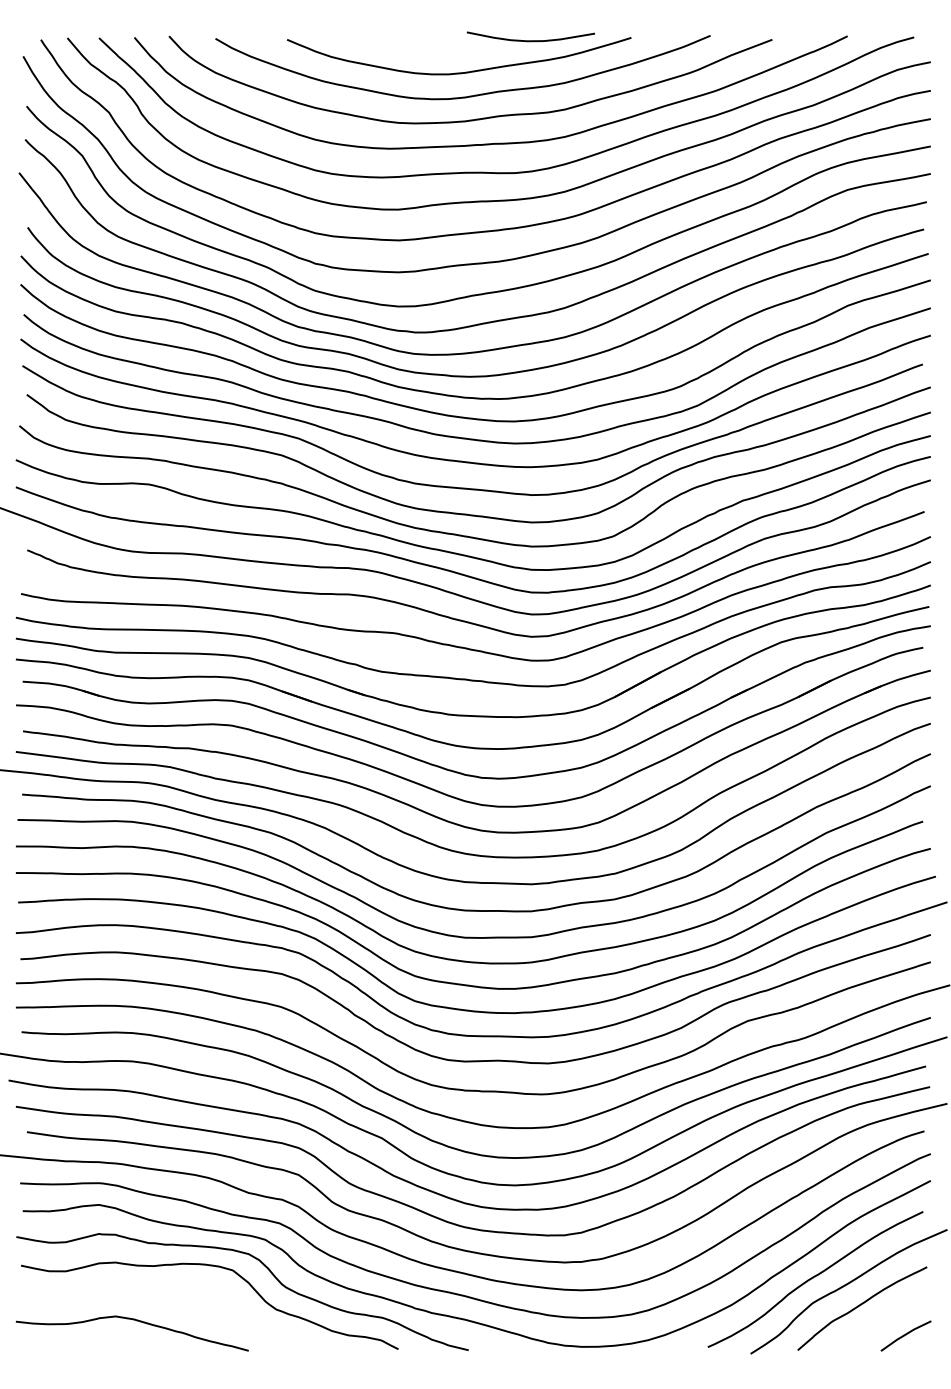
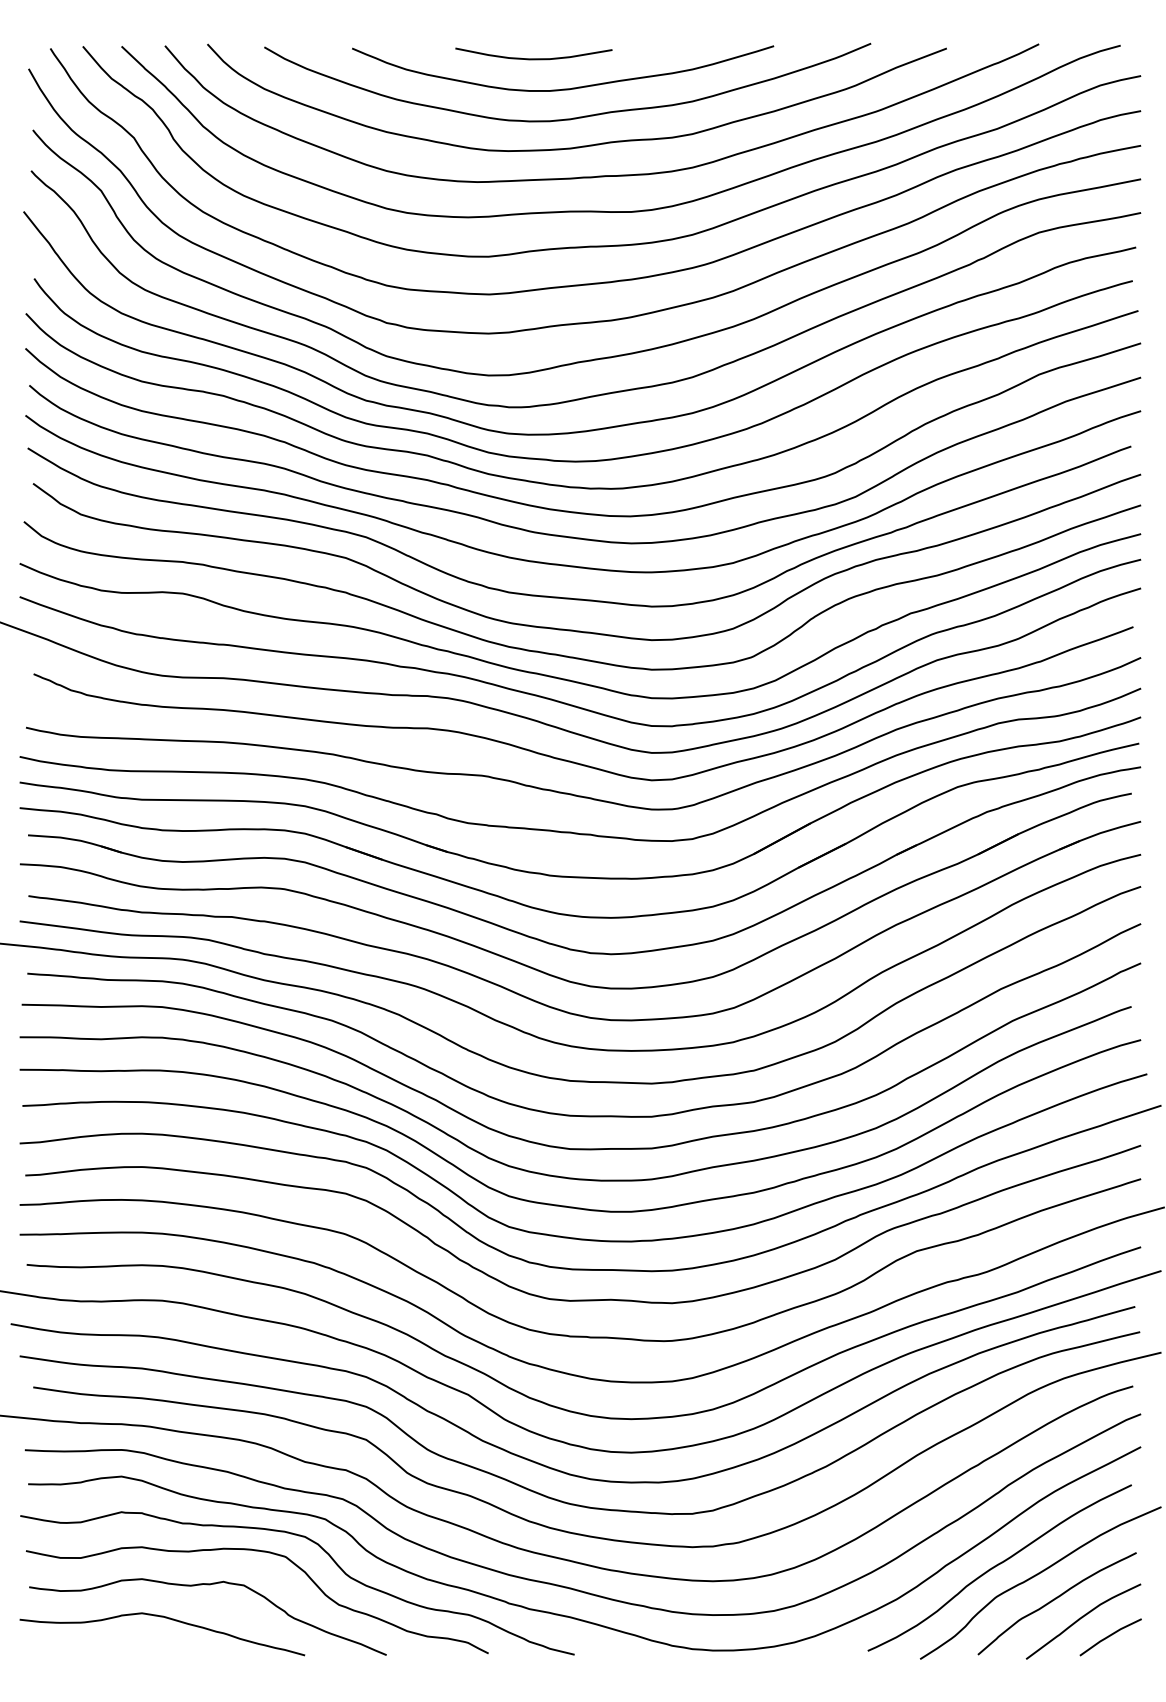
curve: (530, 40) -> (533, 58), moved
curve: (169, 1293) -> (207, 1585), added
curve: (883, 1320) -> (1082, 1618), added

